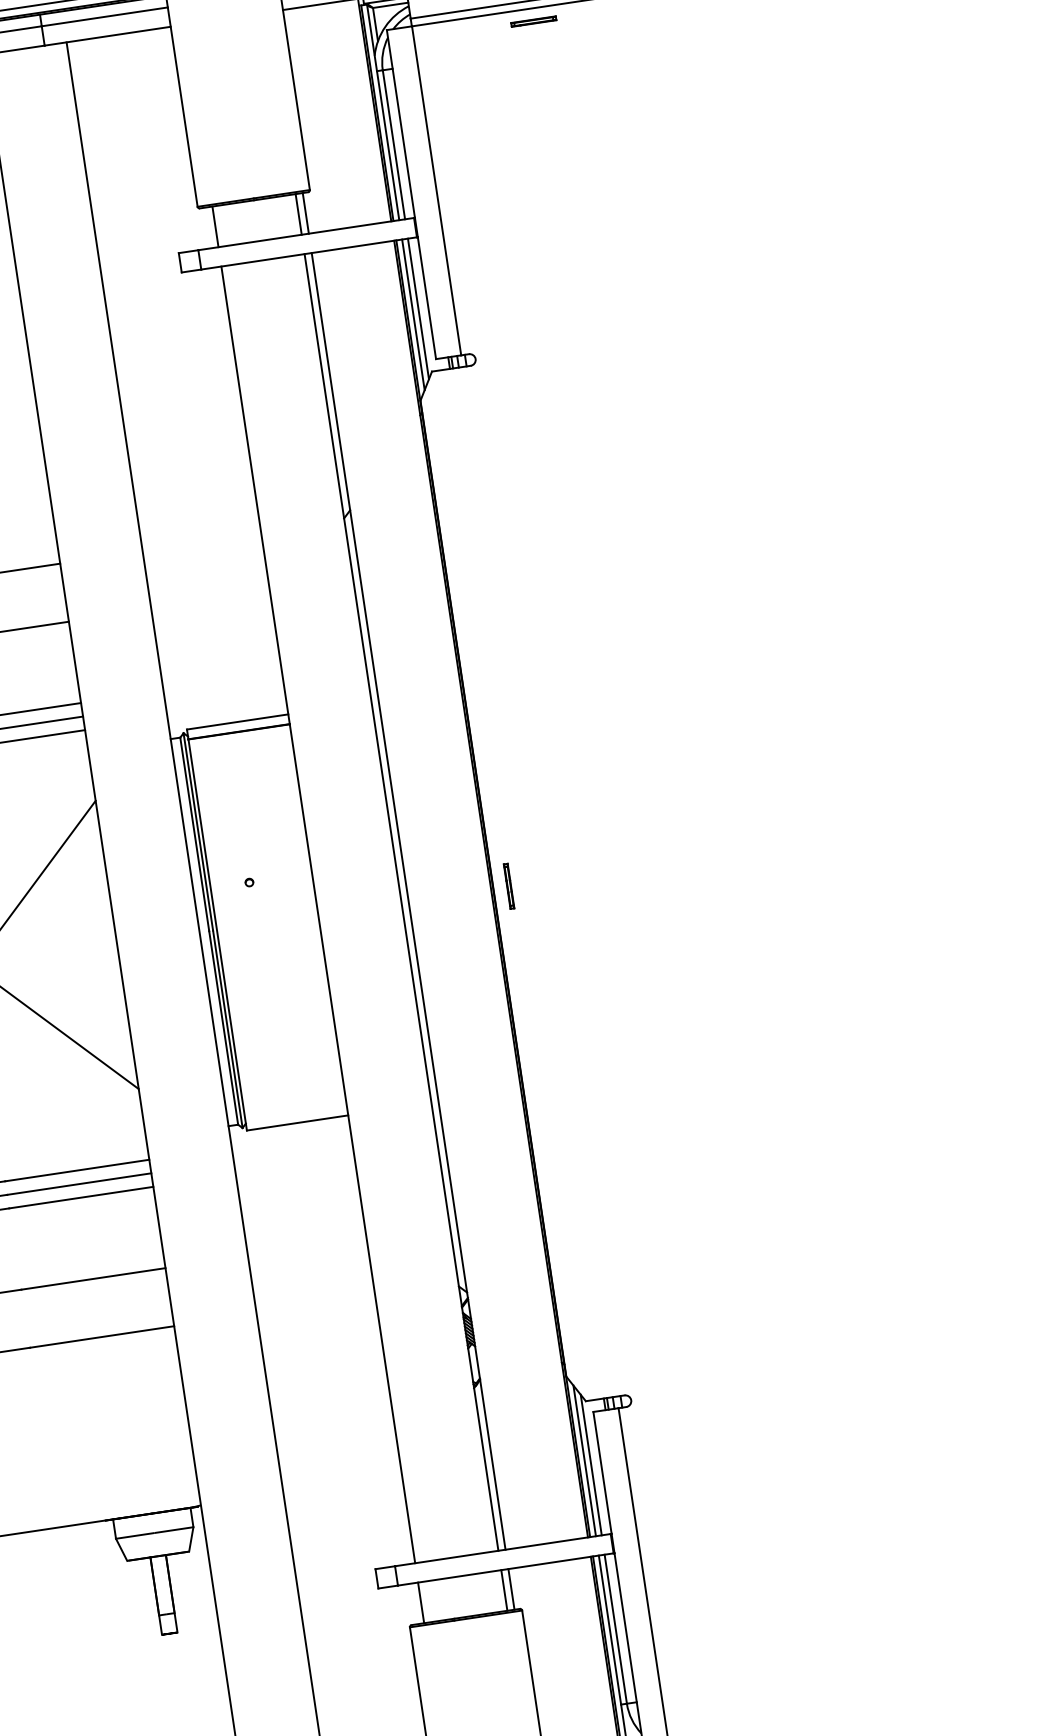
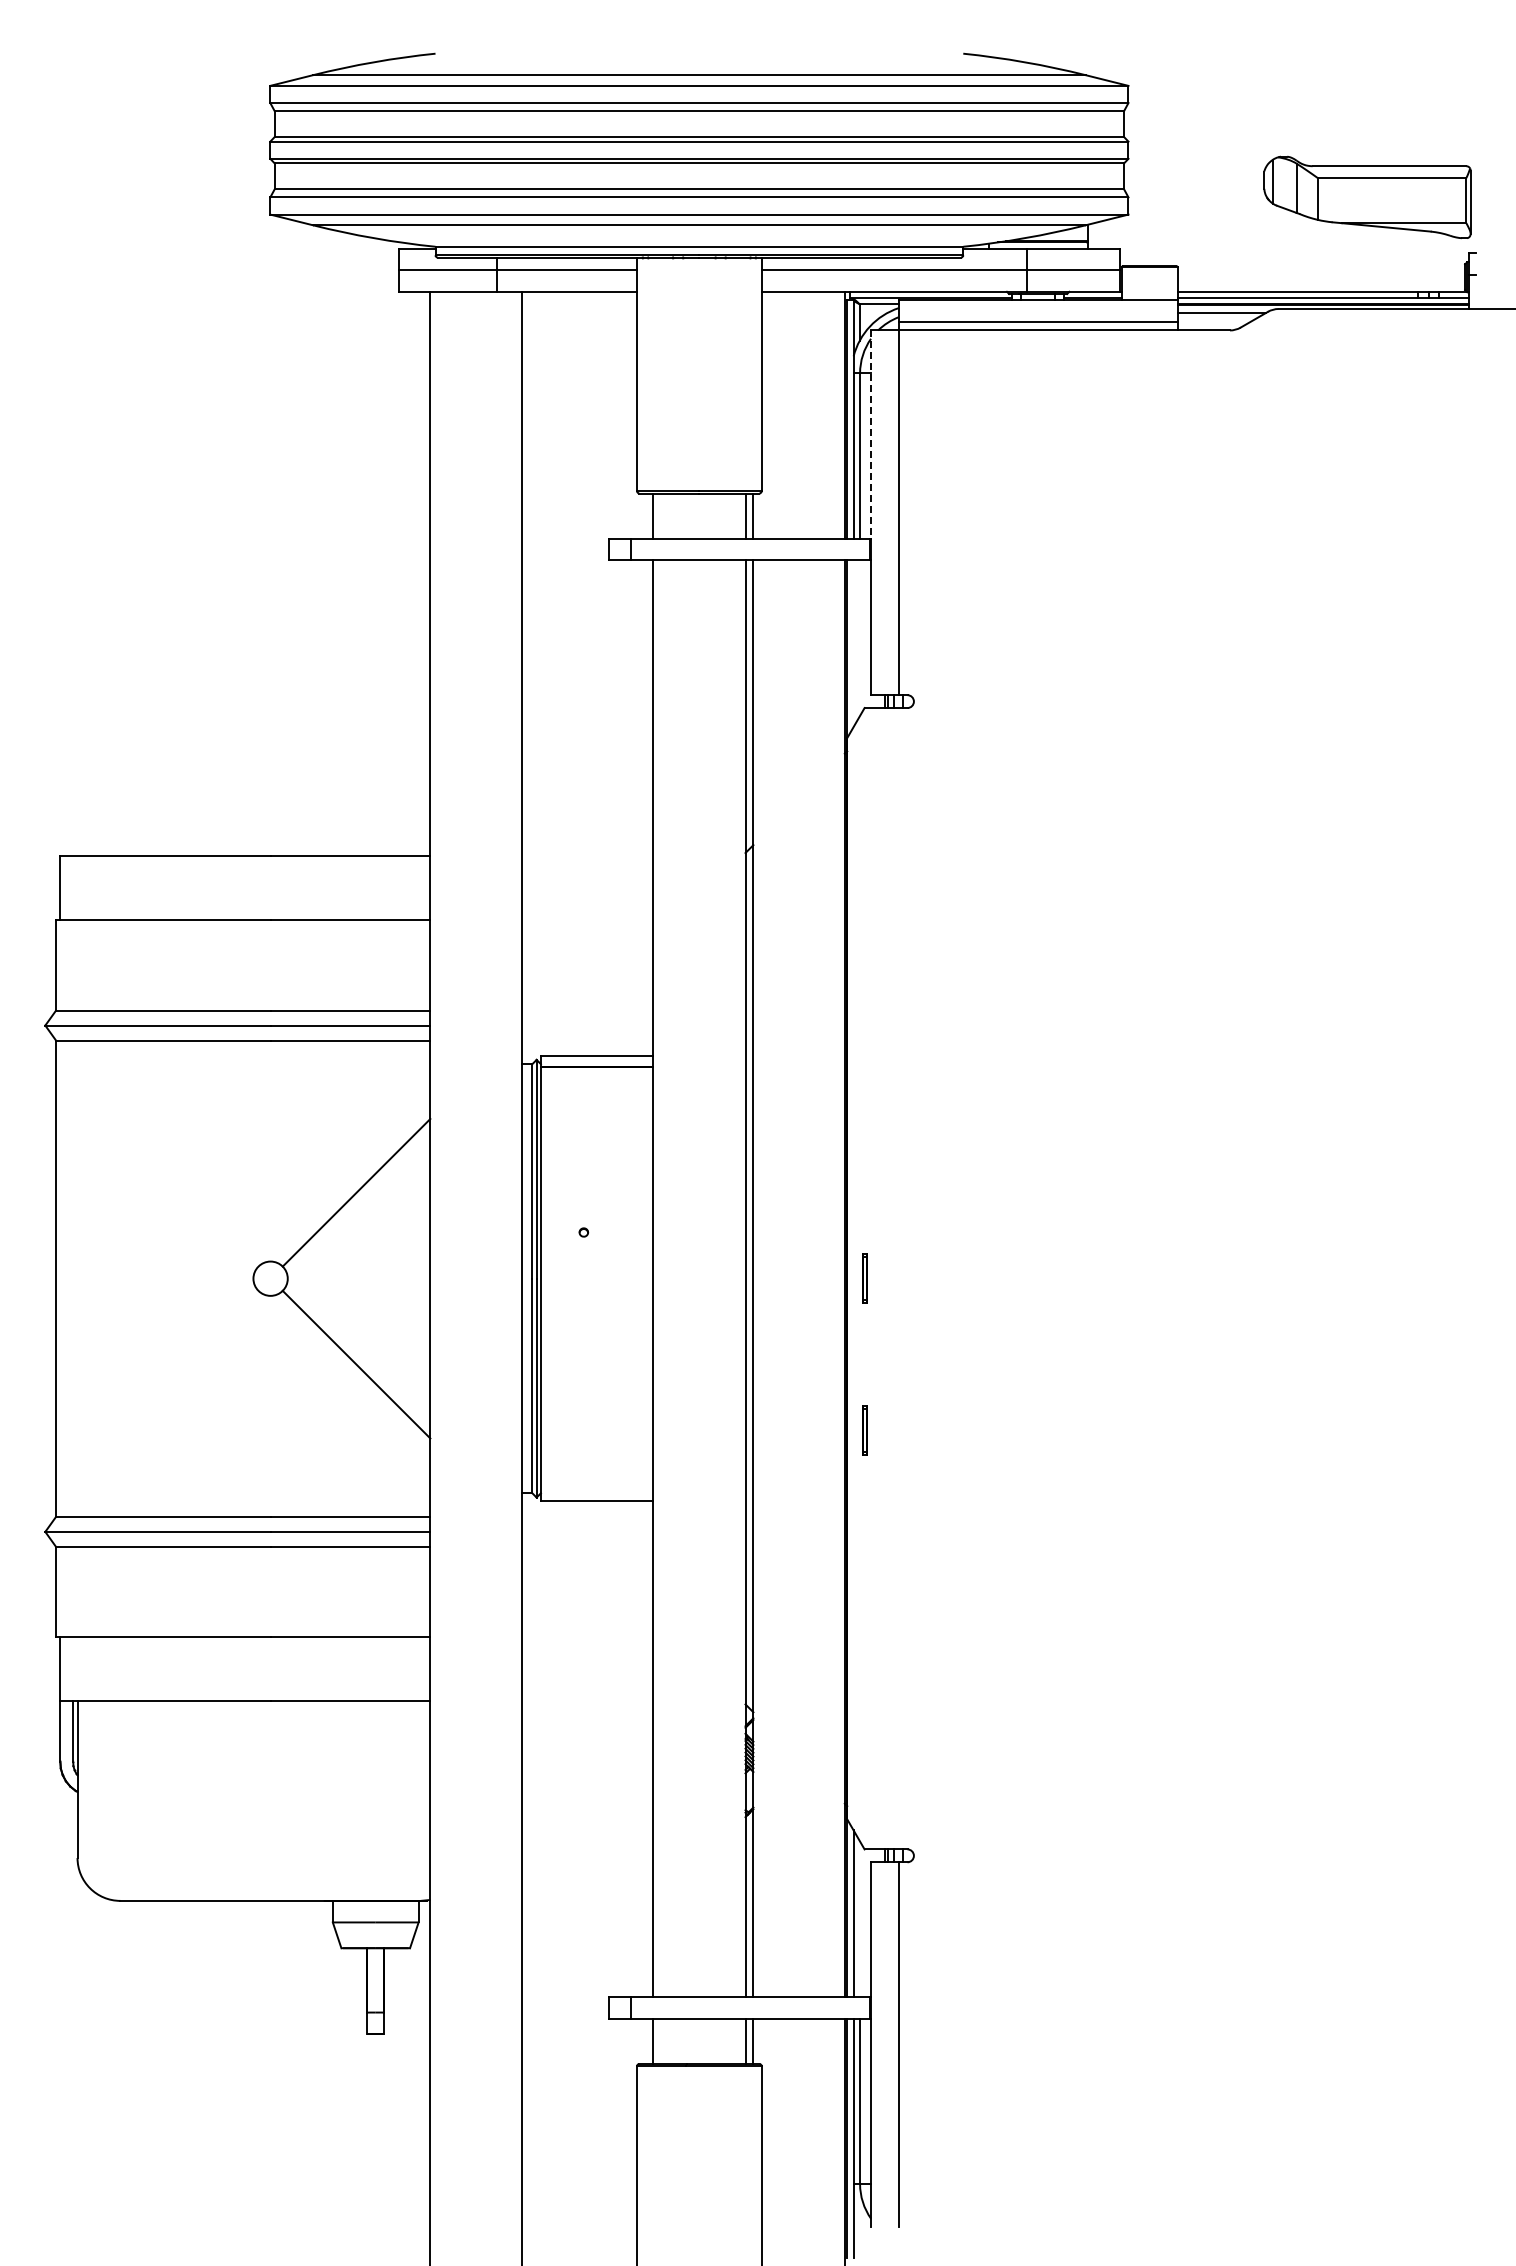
part: (533, 21) -> (1031, 344), removed
line: (401, 124) -> (871, 435), solid -> dashed
line: (418, 308) -> (860, 637), removed
line: (413, 314) -> (853, 643), removed
part: (529, 1023) -> (864, 1430), added
line: (591, 1464) -> (860, 1919), removed

